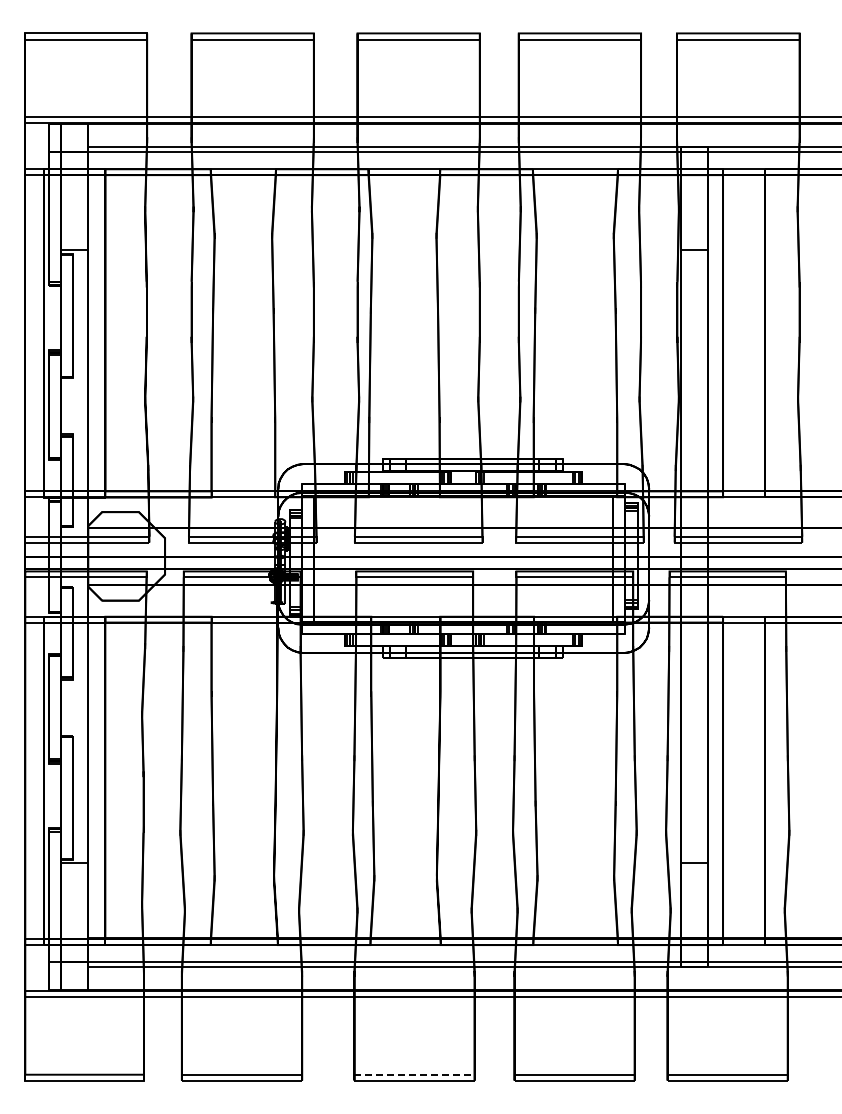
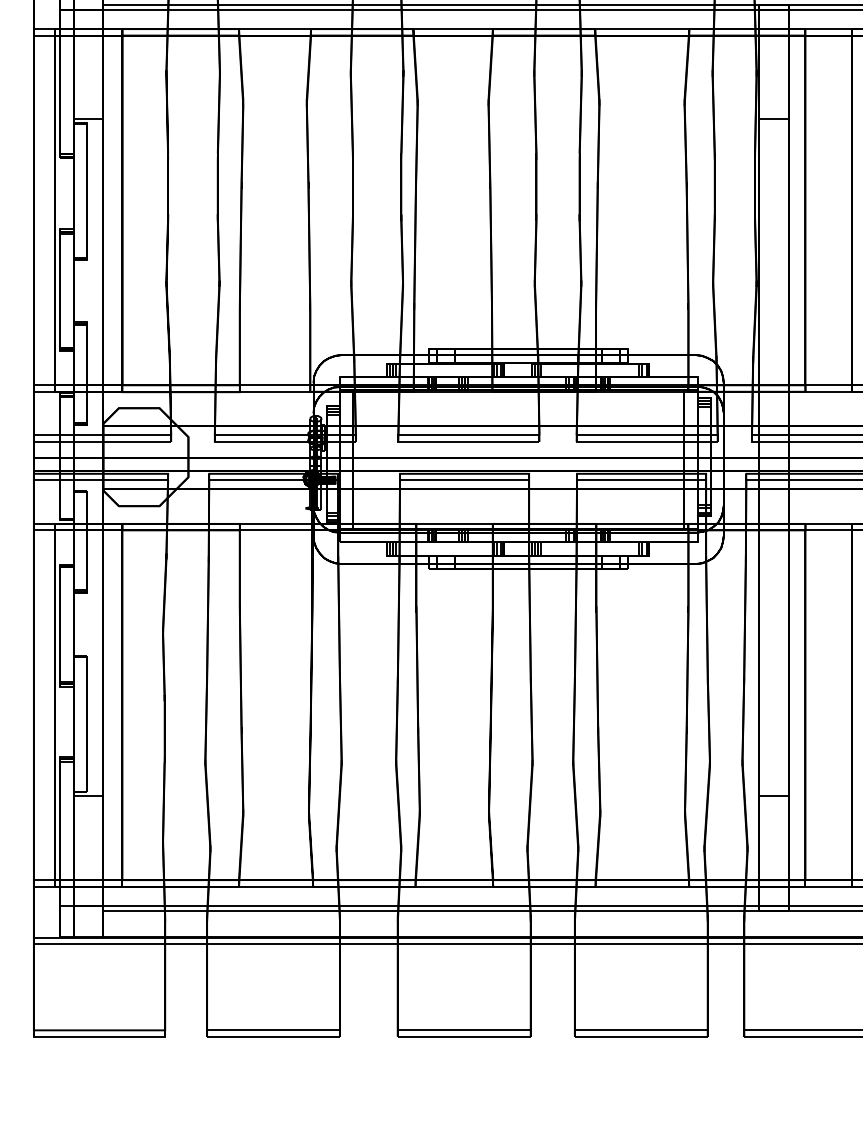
line: (415, 1074) -> (465, 1030), dashed -> solid

